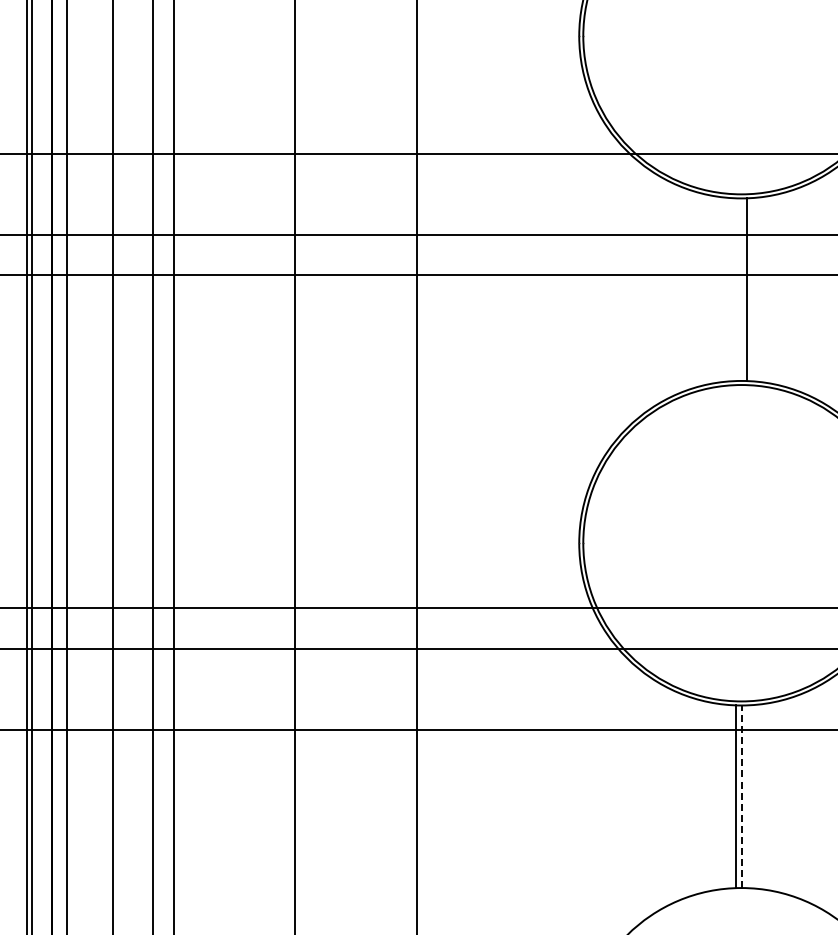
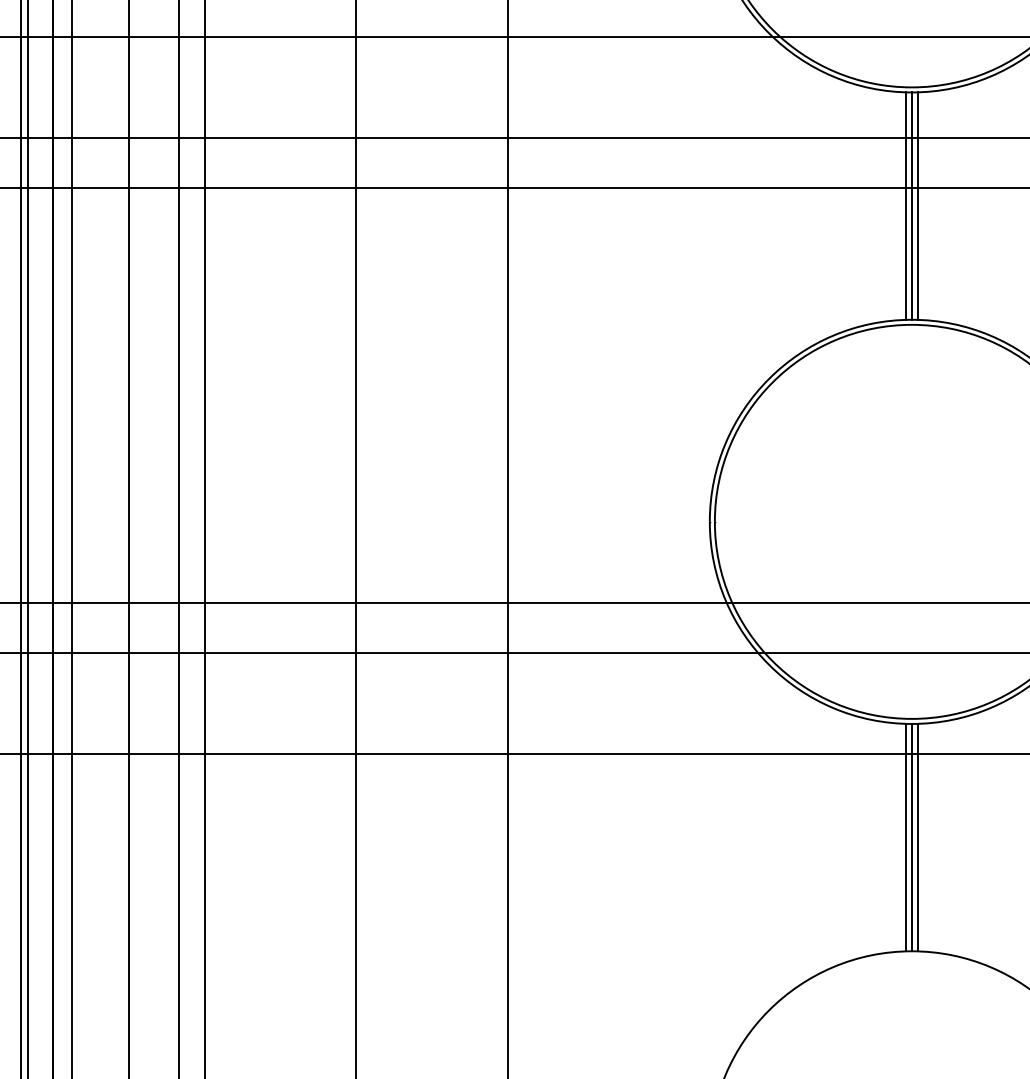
line: (736, 289) -> (905, 205), added
line: (741, 289) -> (911, 205), added
line: (741, 796) -> (911, 837), dashed -> solid
line: (746, 796) -> (918, 837), added

